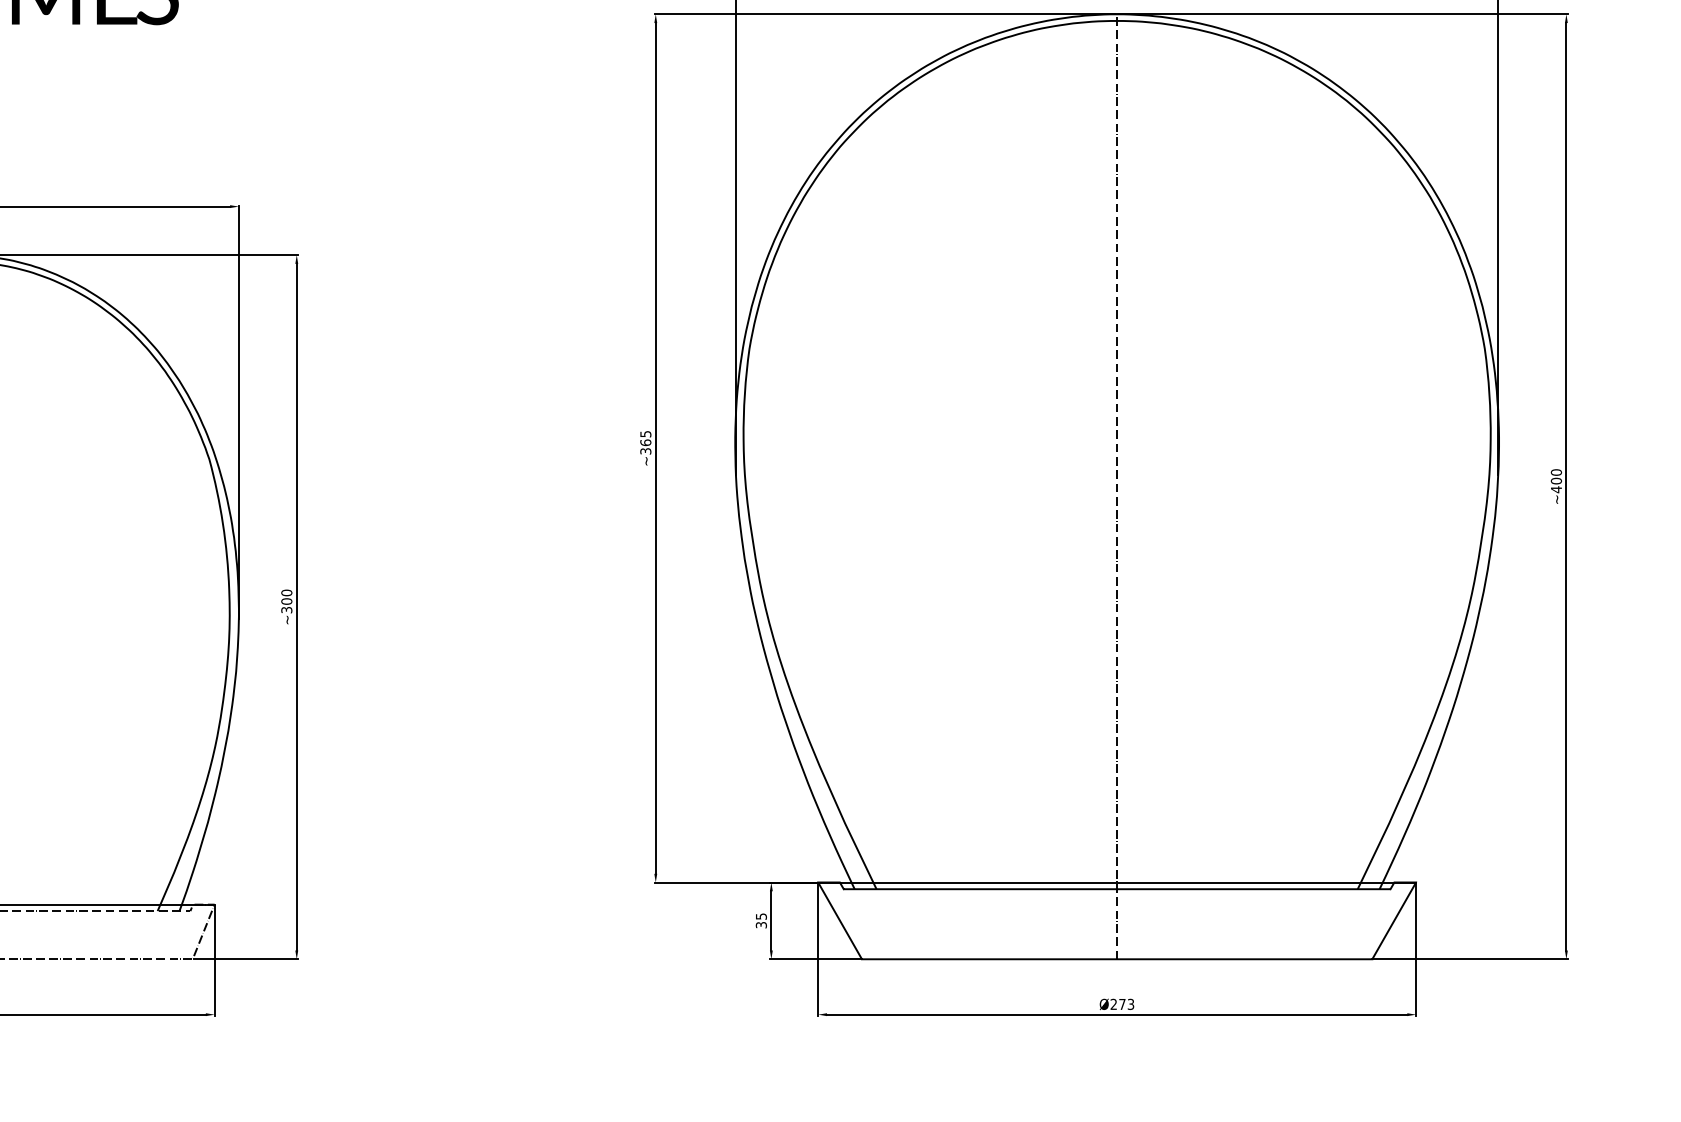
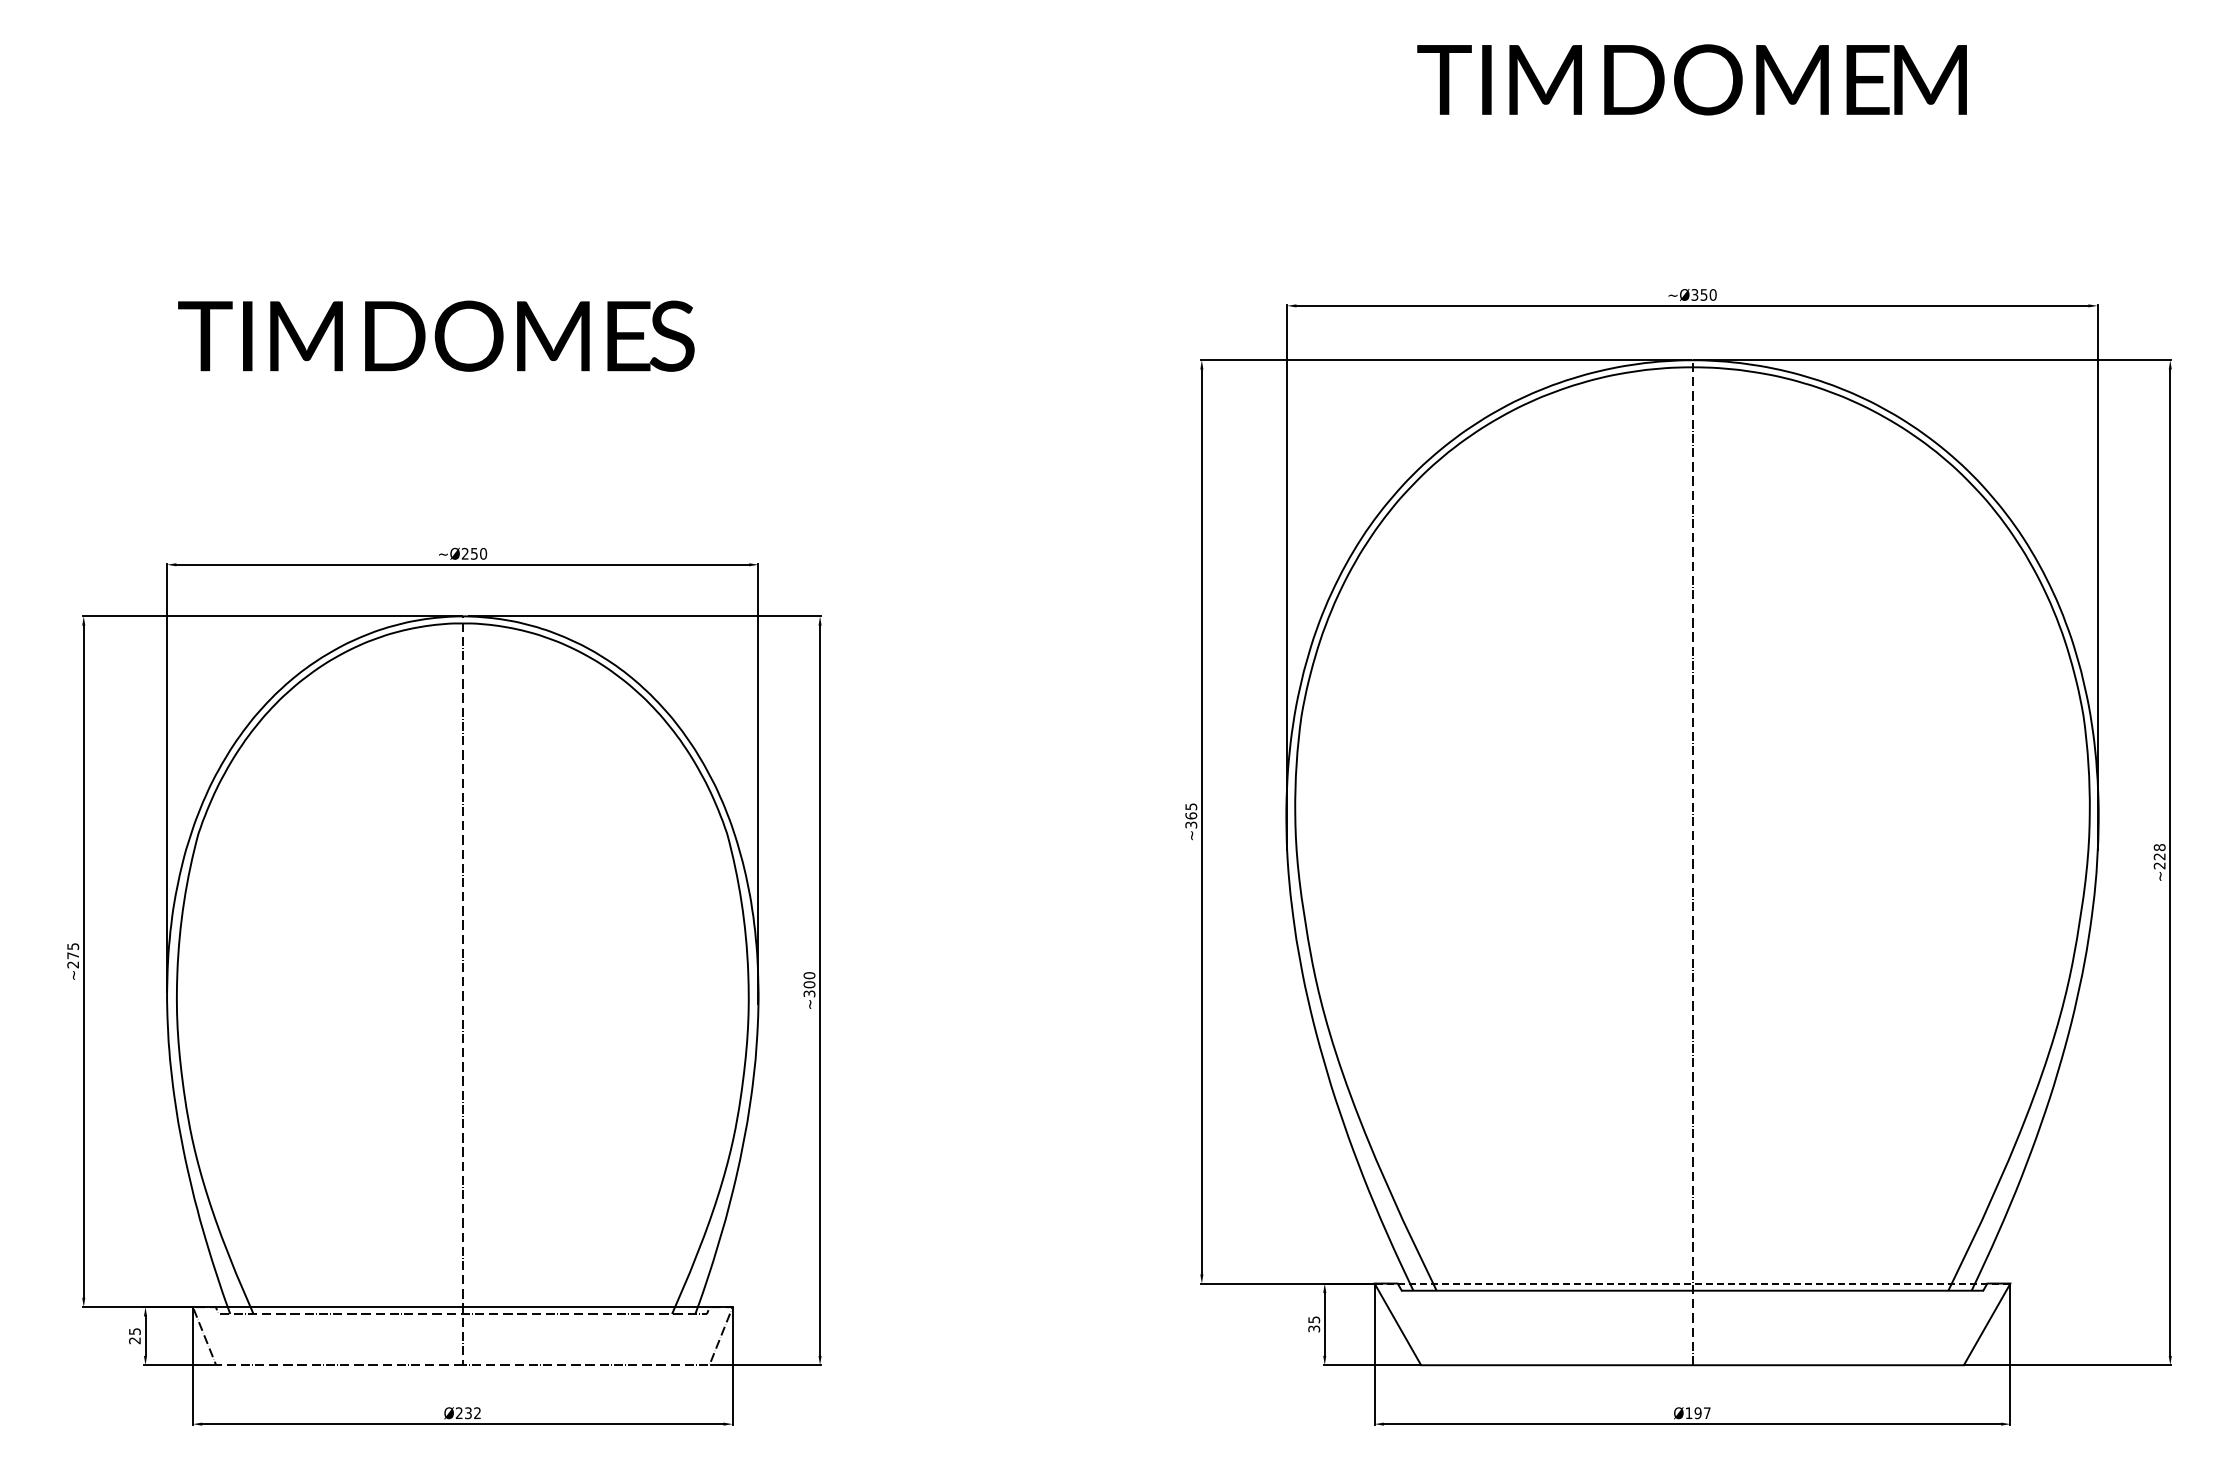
text: (1556, 480) -> (2159, 856), ~400 -> ~228
line: (1117, 882) -> (1692, 1283), solid -> dashed
text: (1121, 1004) -> (1697, 1413), Ø273 -> Ø197

